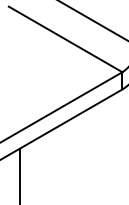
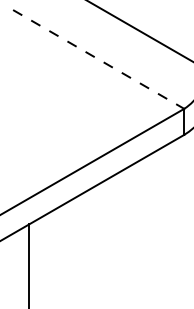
line: (65, 39) -> (98, 59), solid -> dashed

